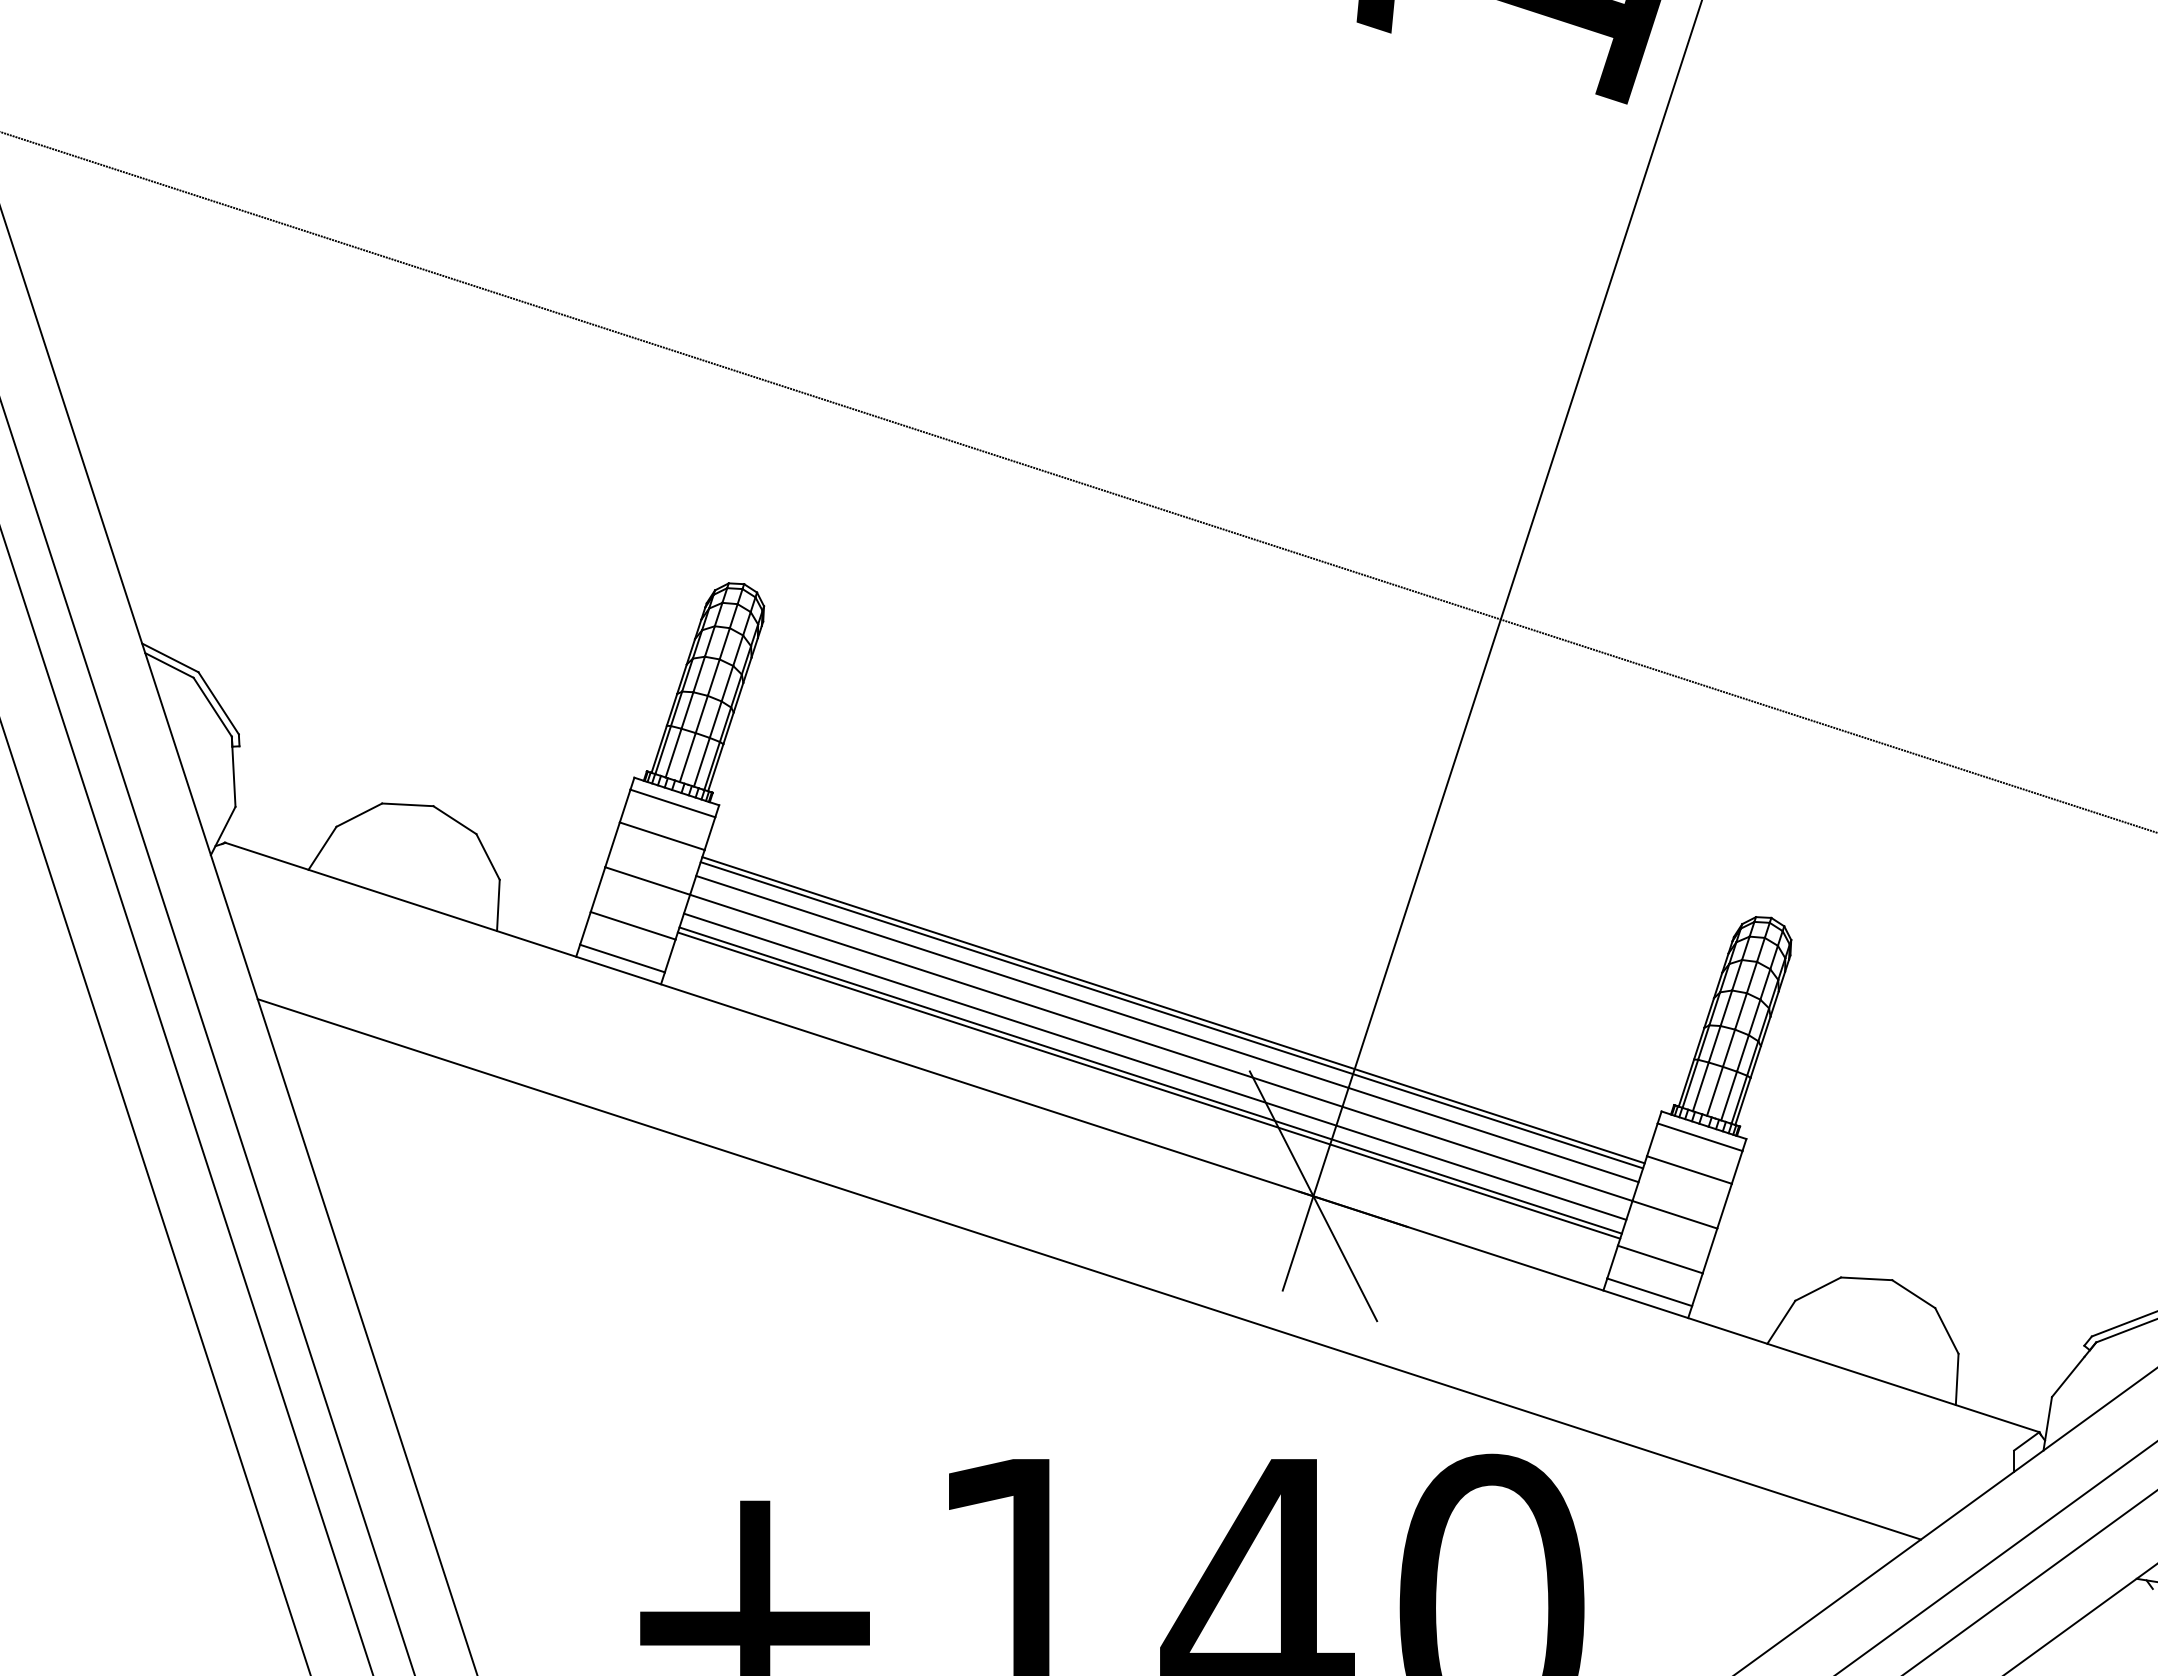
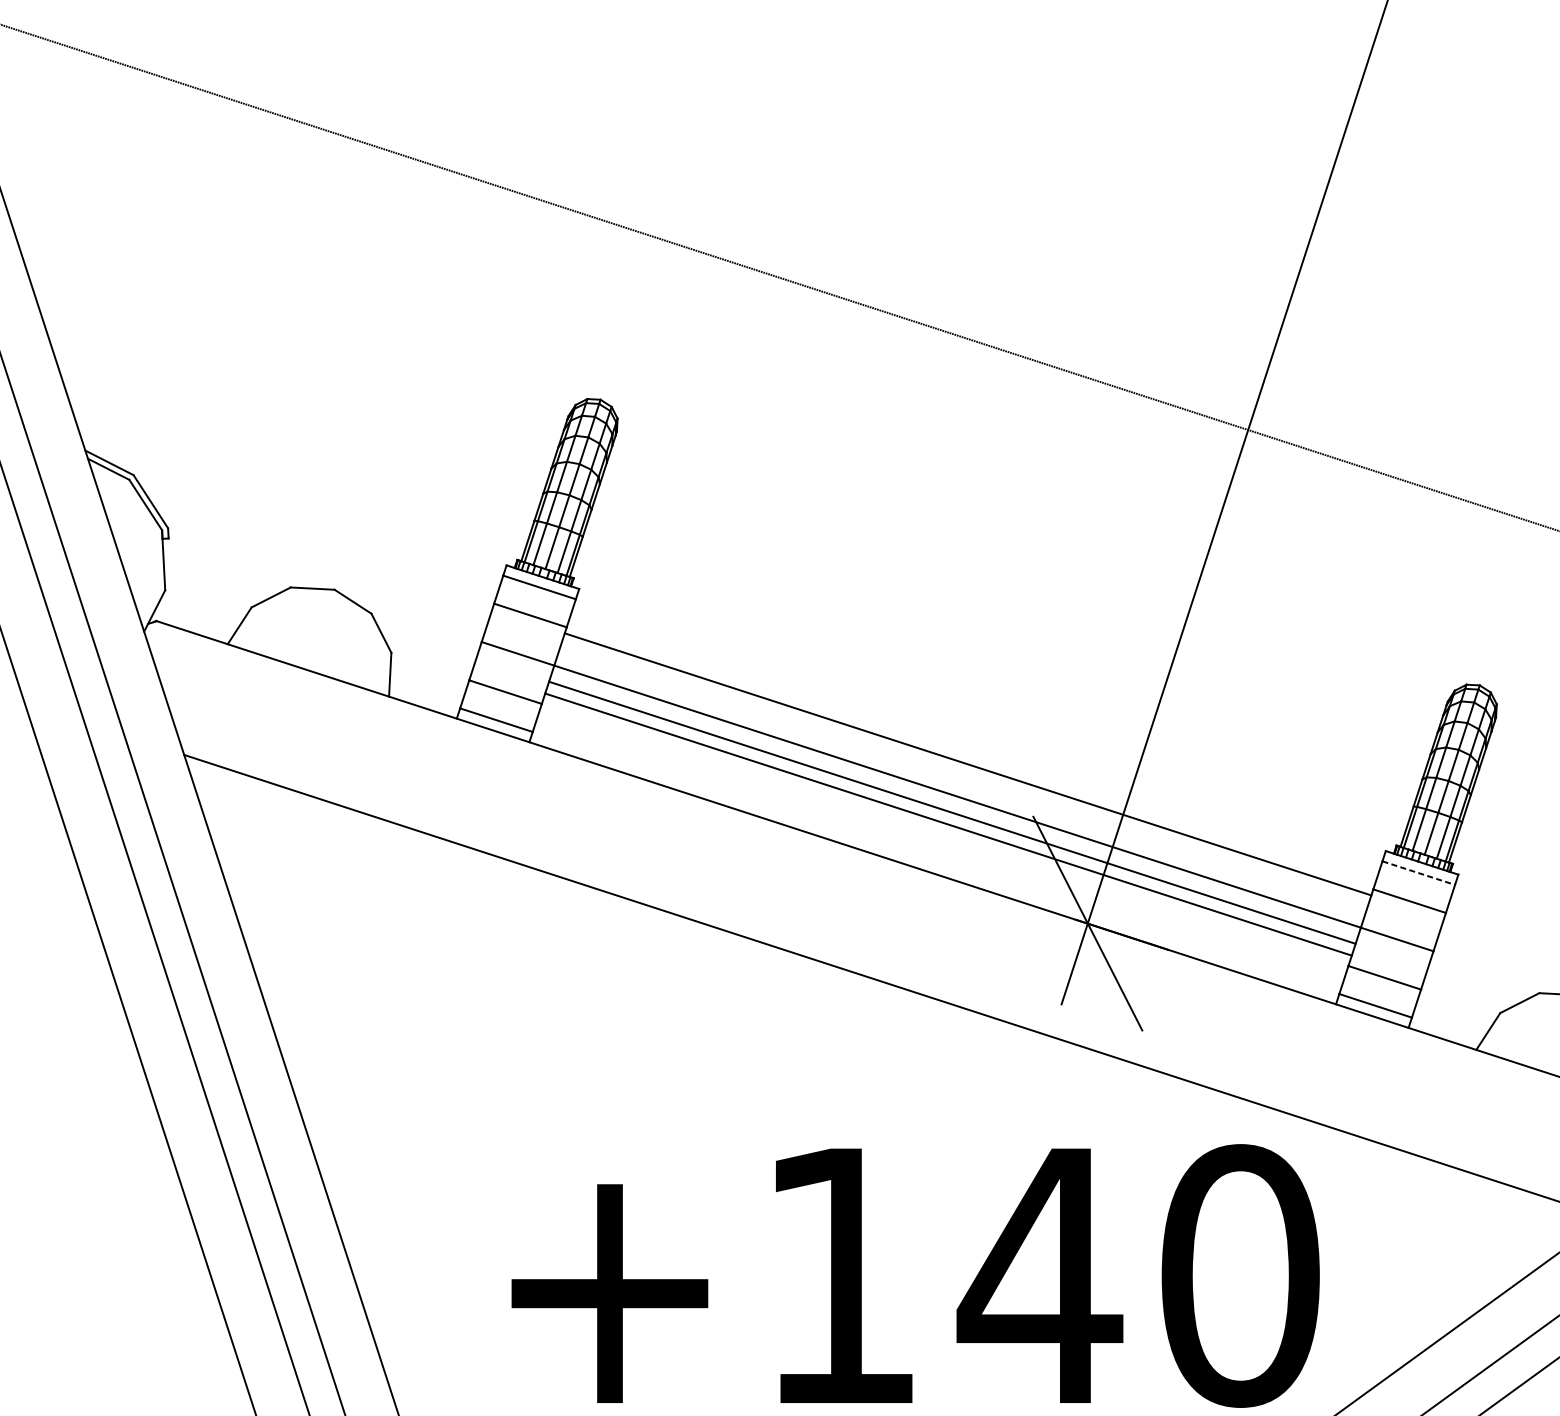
line: (1171, 1015) -> (966, 768), removed
line: (1167, 1028) -> (962, 780), removed
line: (1148, 1085) -> (946, 828), removed
line: (1700, 1137) -> (1419, 873), solid -> dashed

